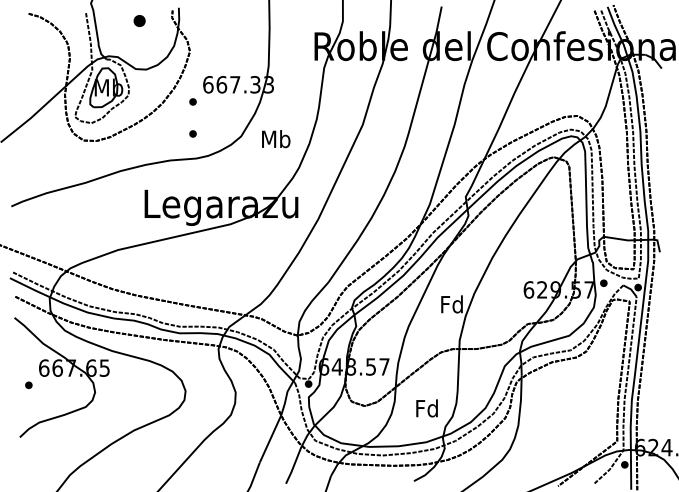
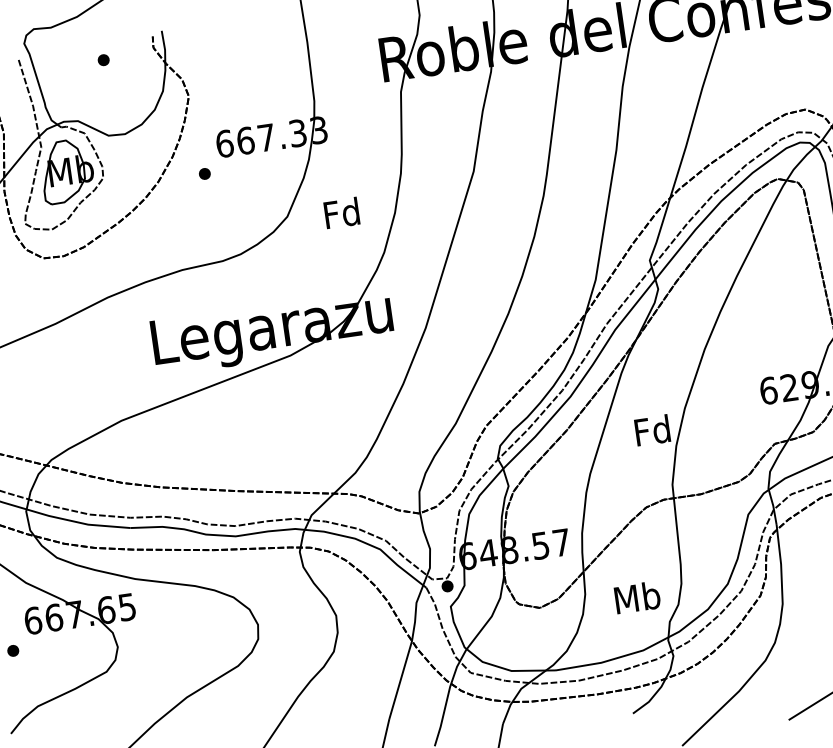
part: (139, 20) -> (103, 59), size x0.62
part: (192, 133) -> (211, 223), removed
text: (276, 139) -> (342, 213), Mb -> Fd
text: (427, 408) -> (637, 597), Fd -> Mb

